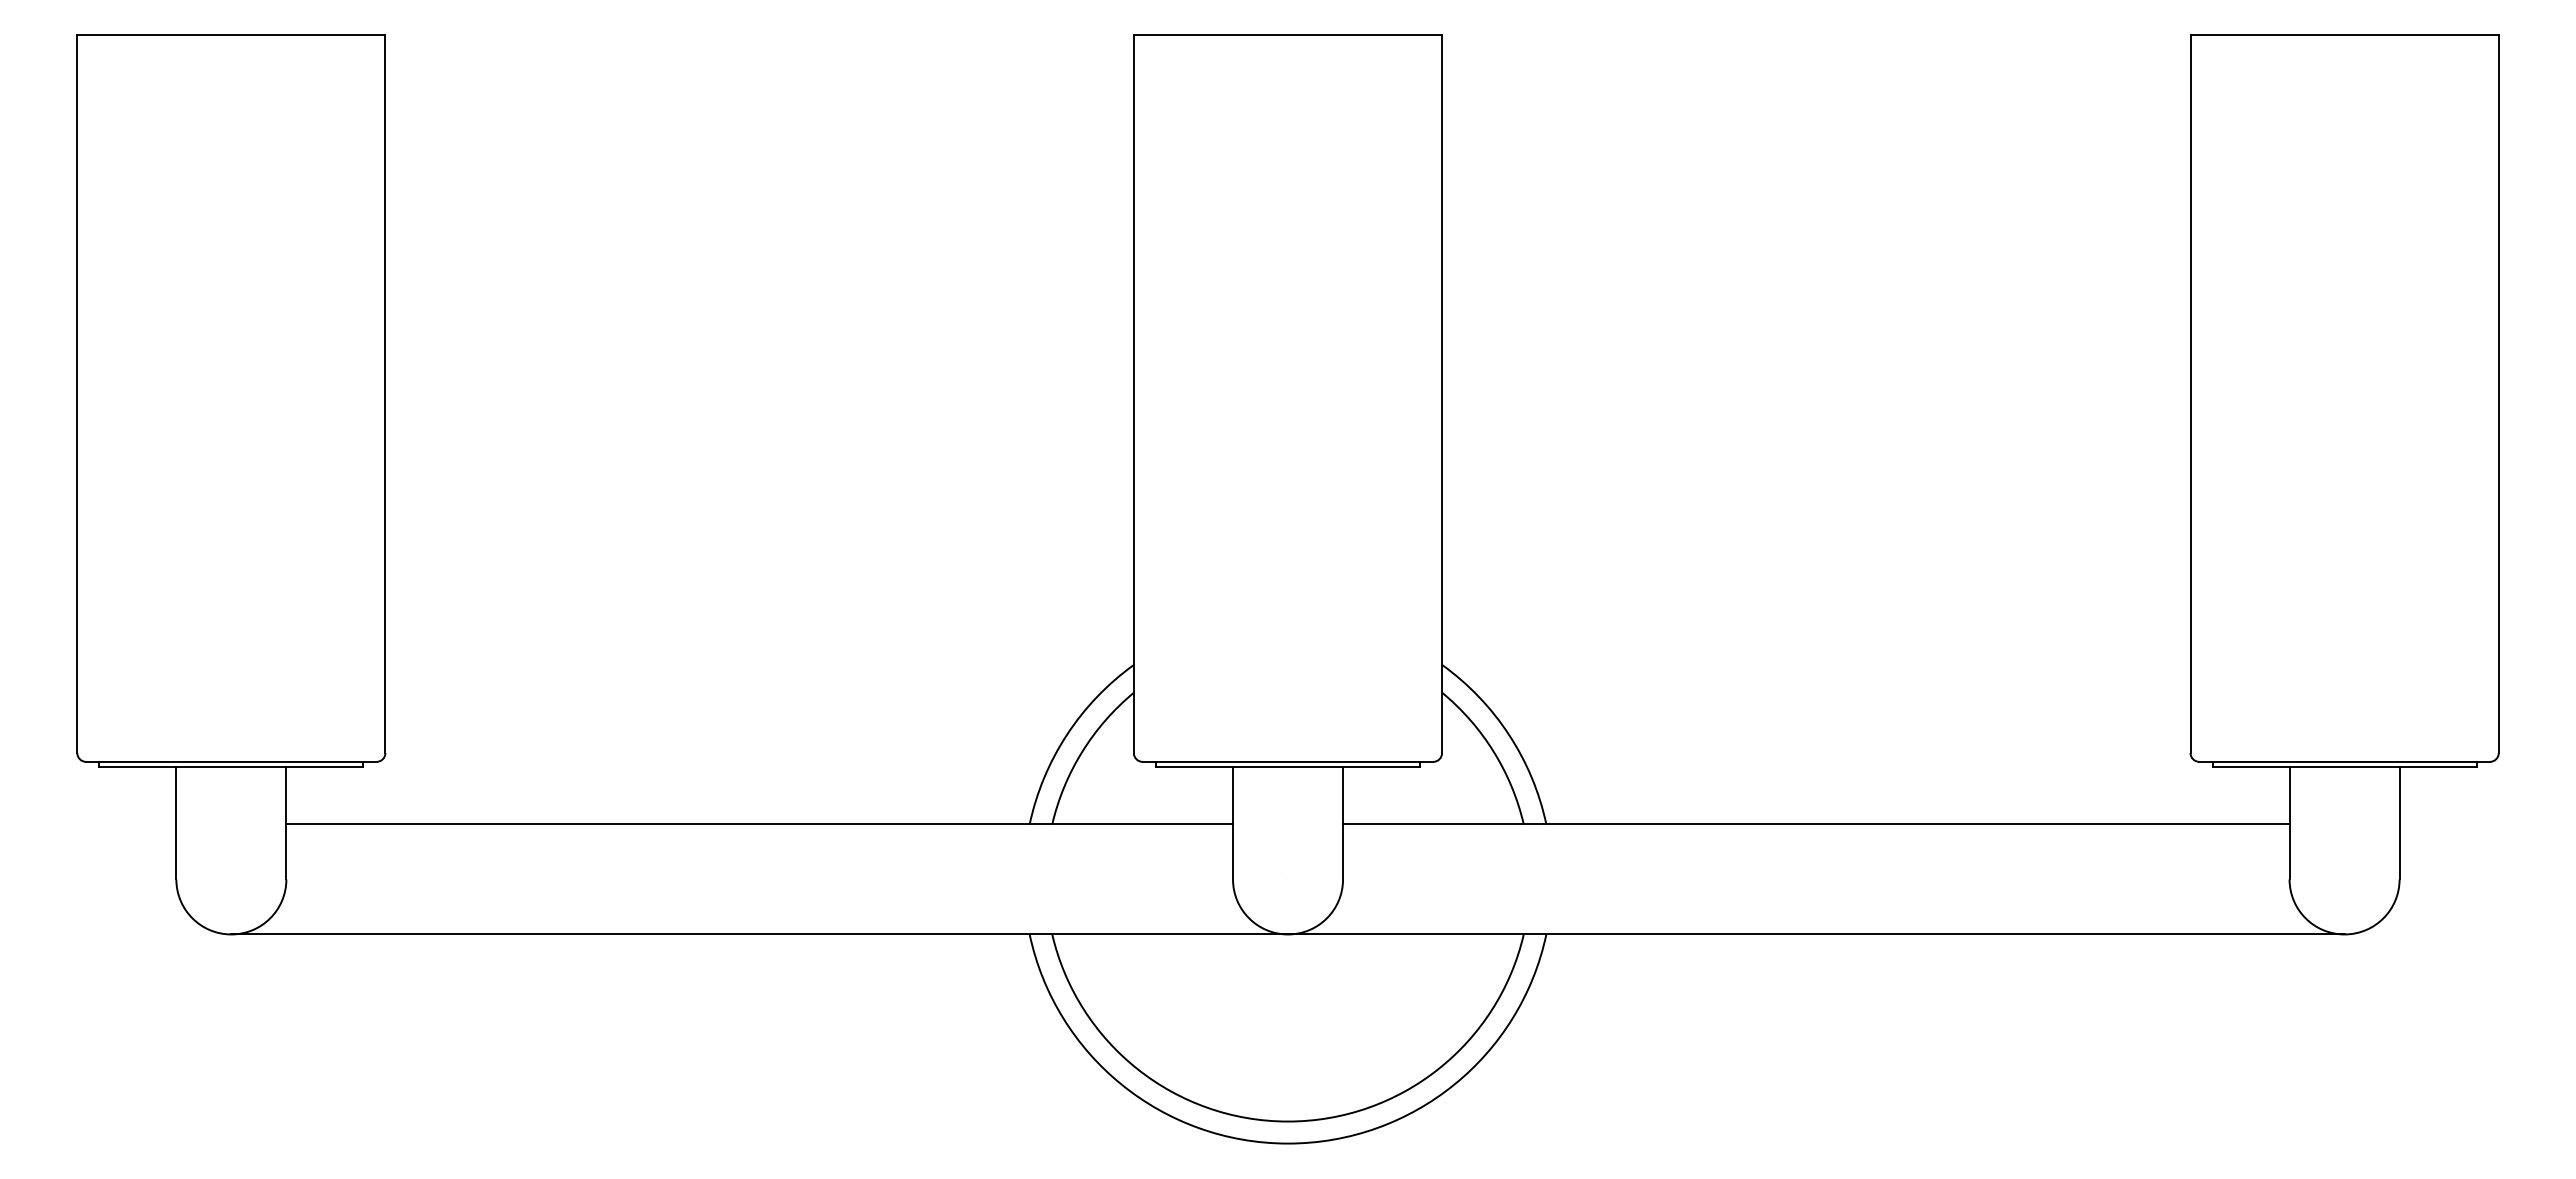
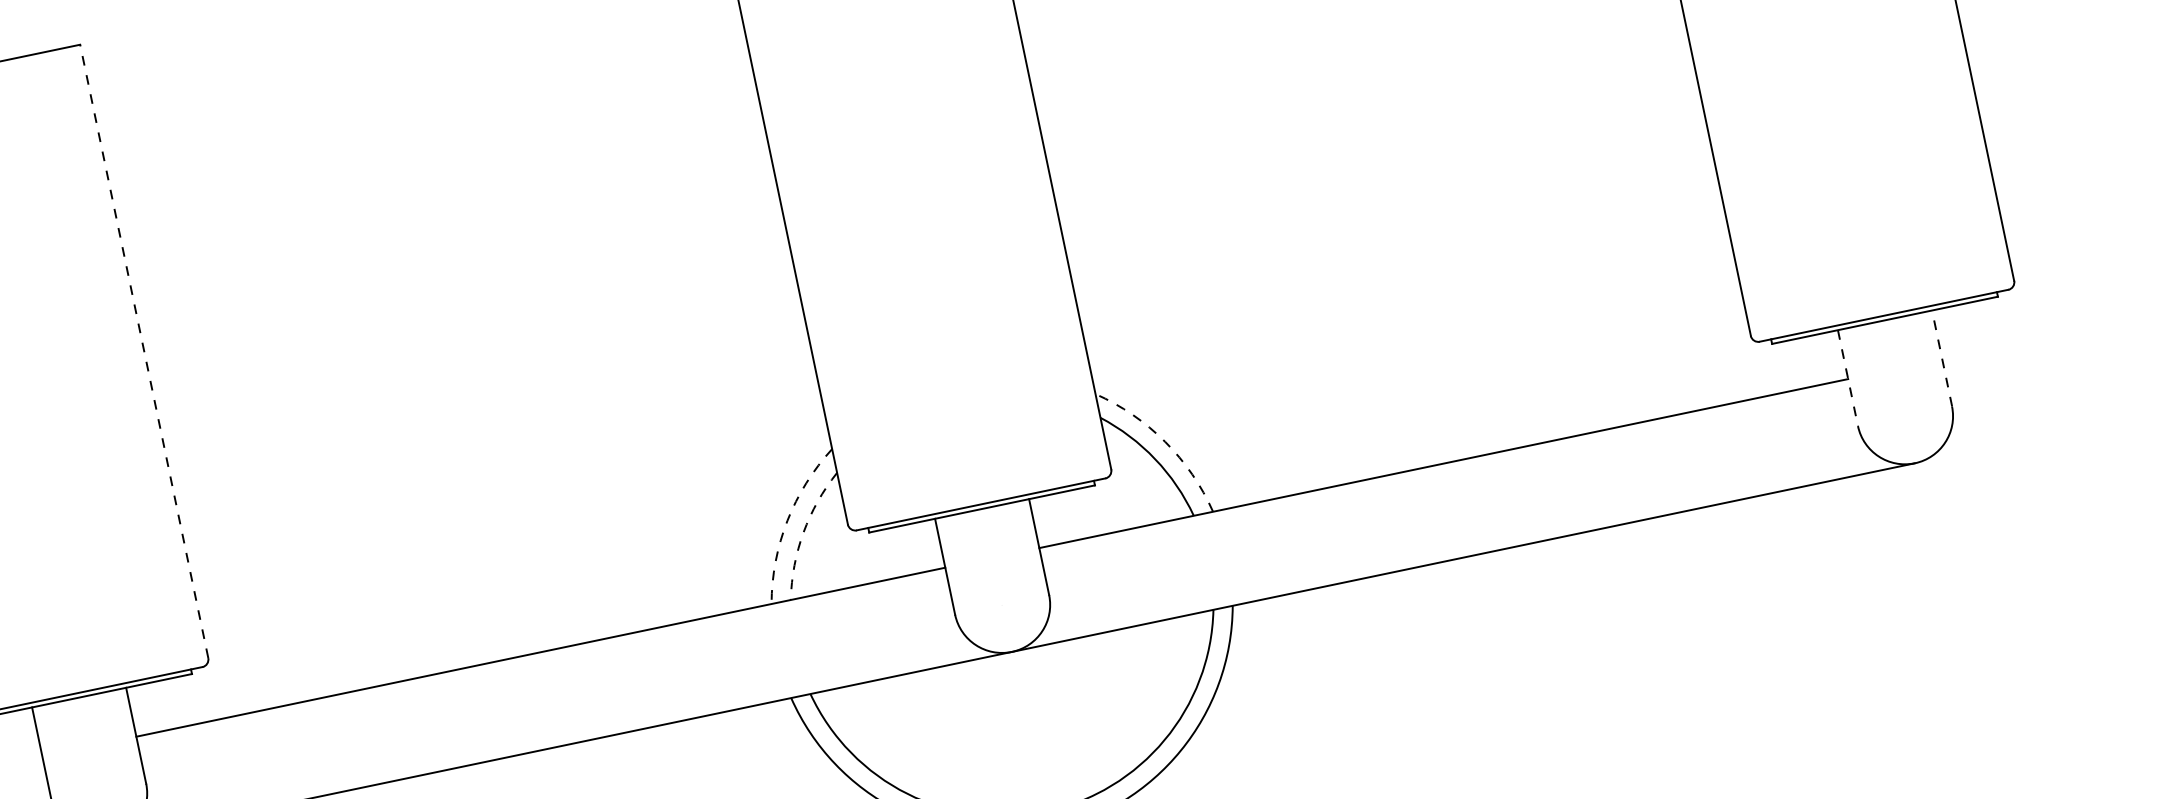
line: (385, 394) -> (144, 351), solid -> dashed
arc: (1066, 734) -> (786, 520), solid -> dashed
arc: (1509, 734) -> (1165, 441), solid -> dashed
arc: (1082, 751) -> (803, 532), solid -> dashed
line: (2399, 822) -> (1941, 357), solid -> dashed
line: (2289, 823) -> (1847, 378), solid -> dashed

